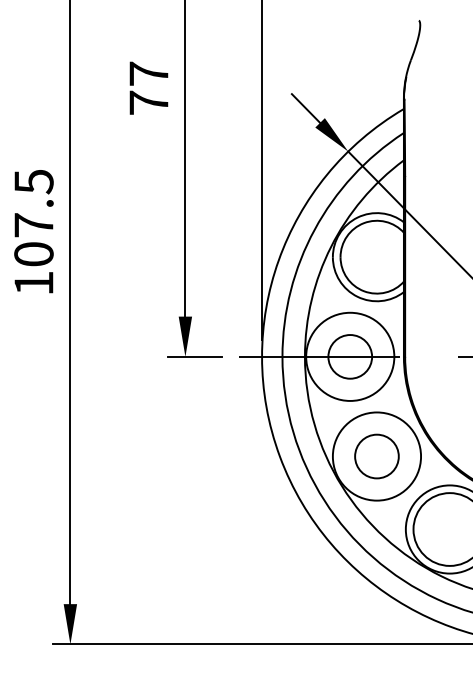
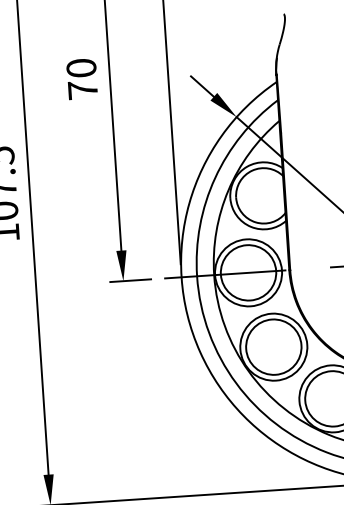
text: (148, 73) -> (81, 67), 77 -> 70
circle: (349, 356) -> (247, 272), size x1.67
circle: (376, 456) -> (273, 347), size x1.67

